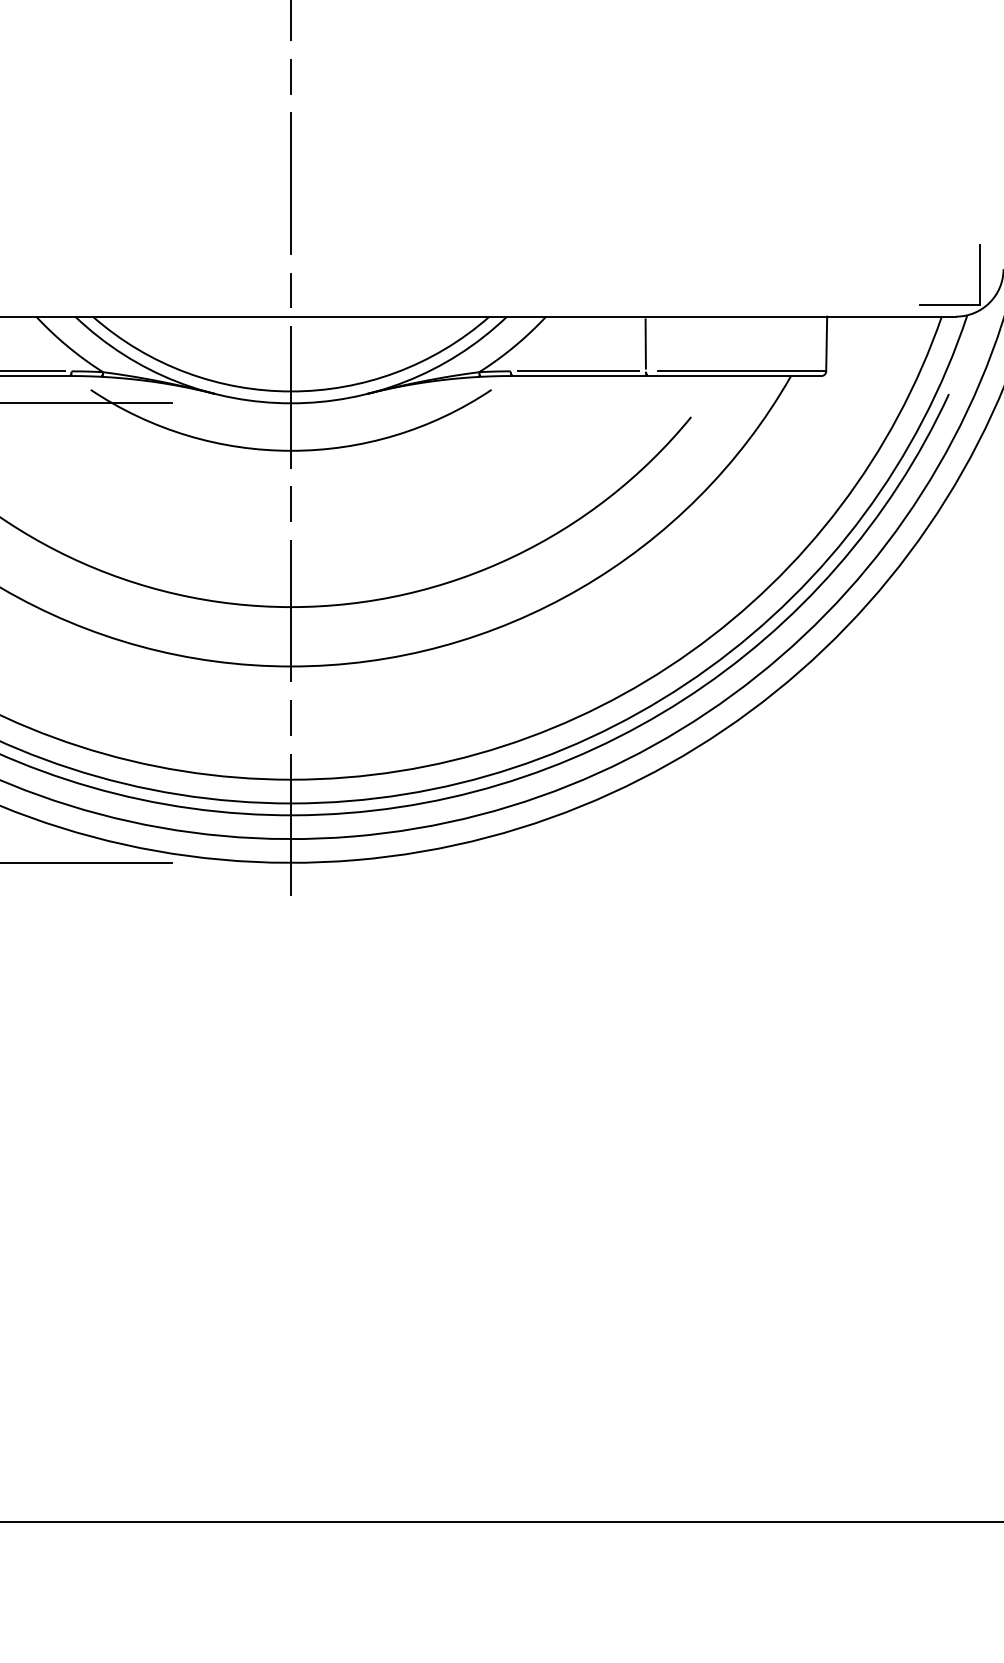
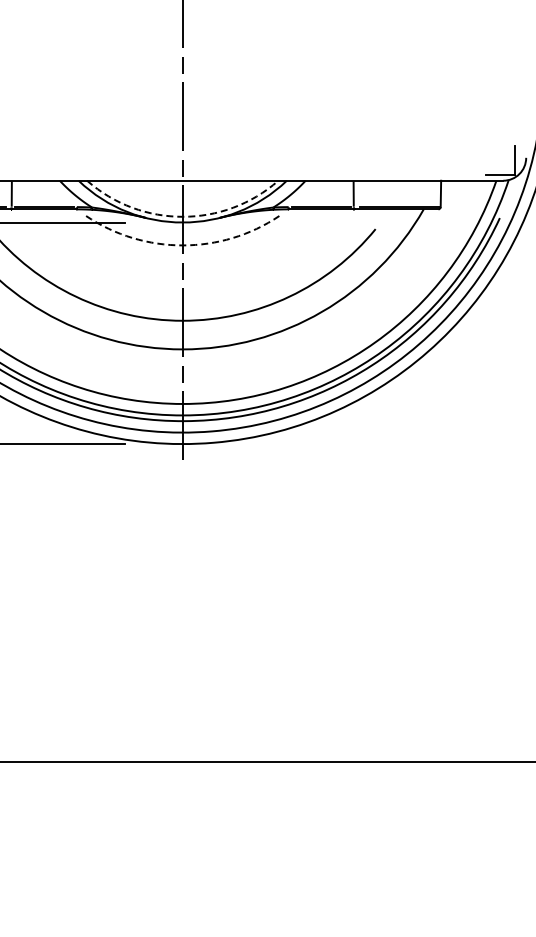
arc: (290, 390) -> (182, 216), solid -> dashed
arc: (290, 450) -> (182, 245), solid -> dashed

